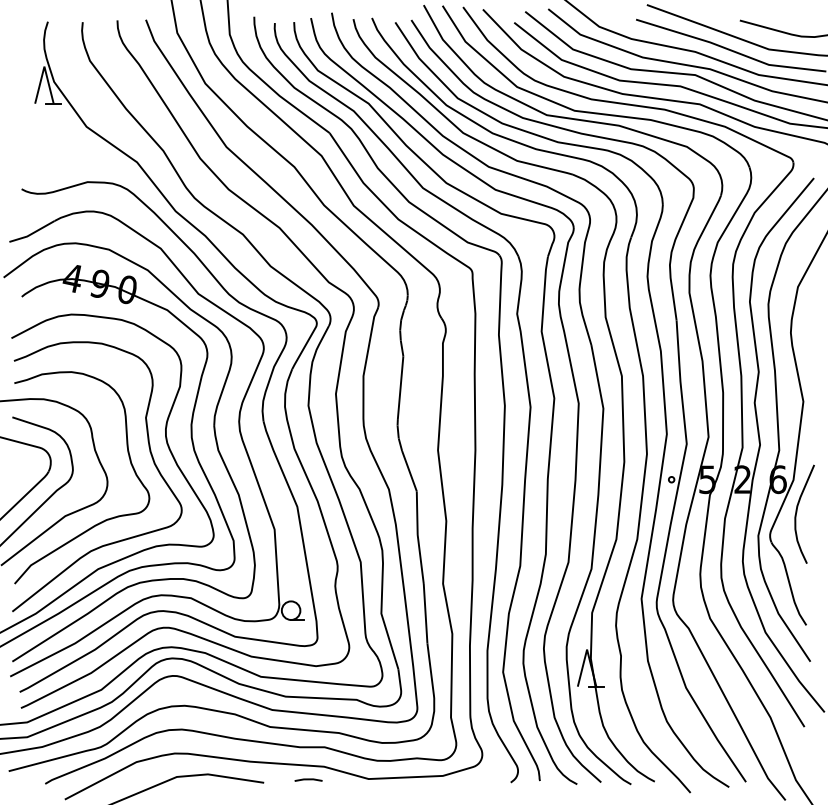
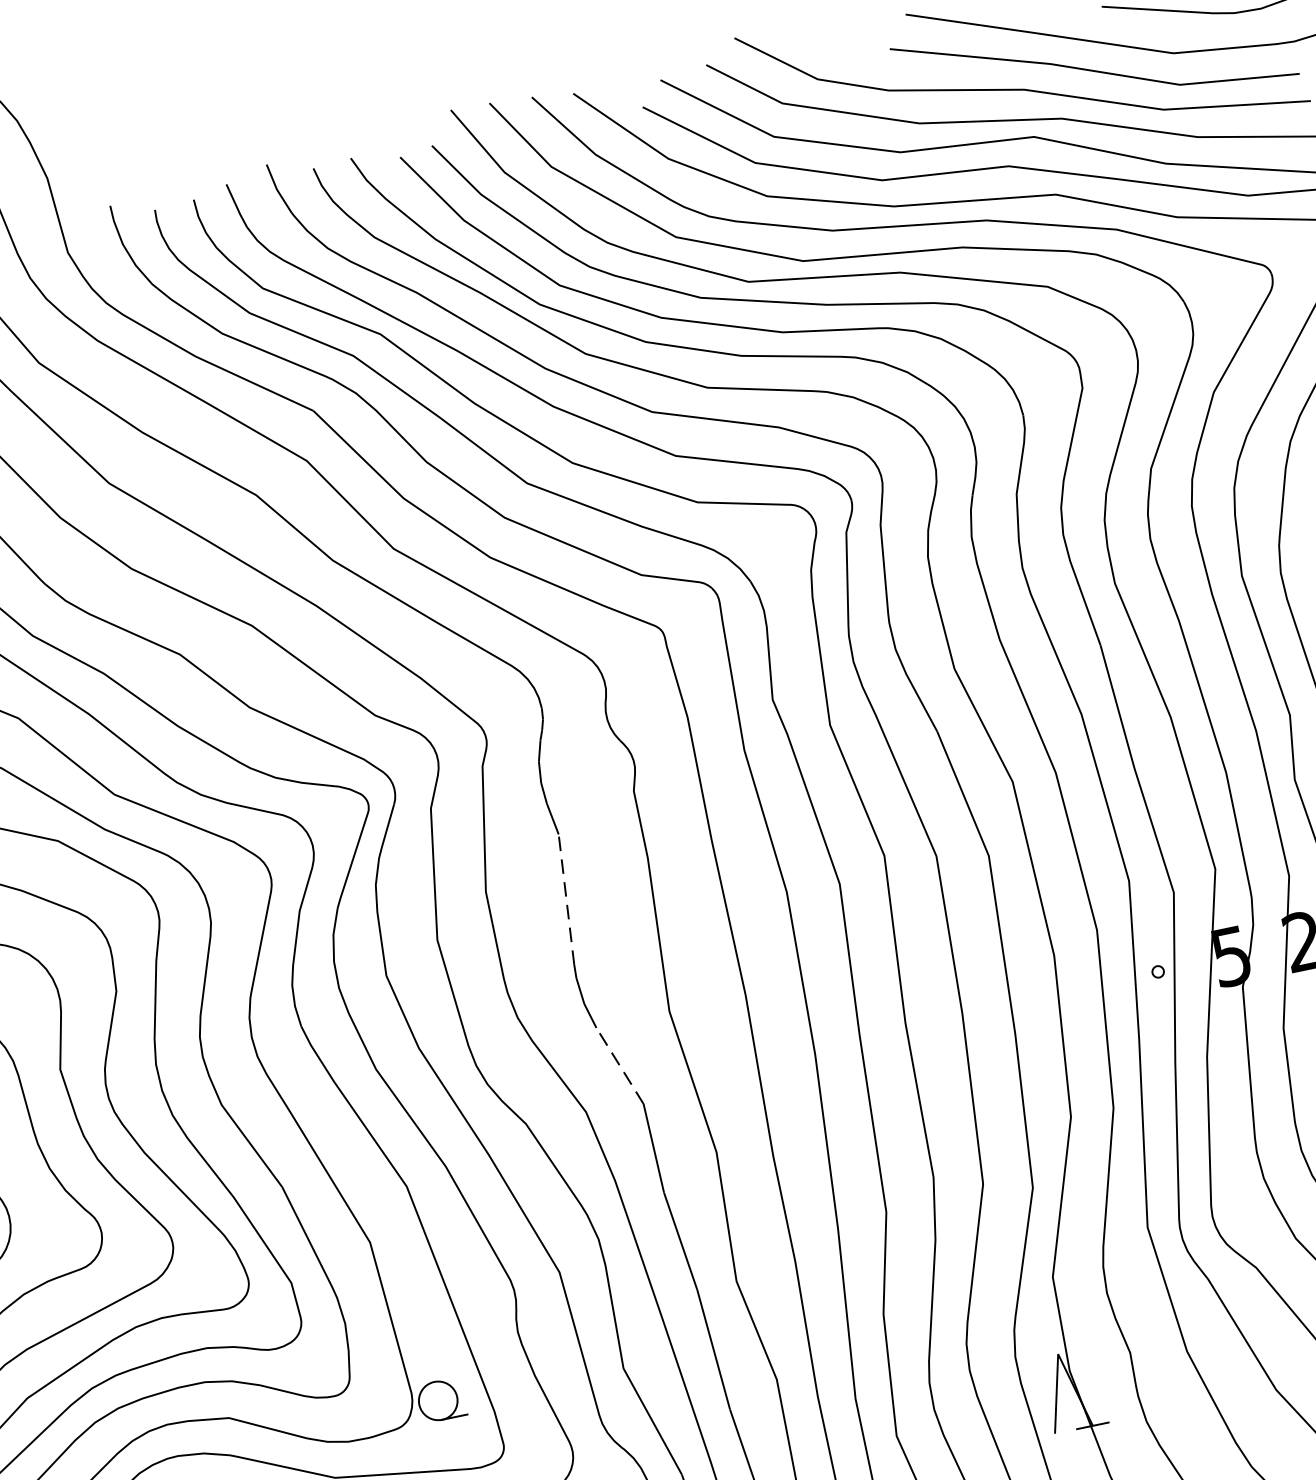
line: (400, 387) -> (566, 899), solid -> dashed
line: (409, 470) -> (619, 1064), solid -> dashed

